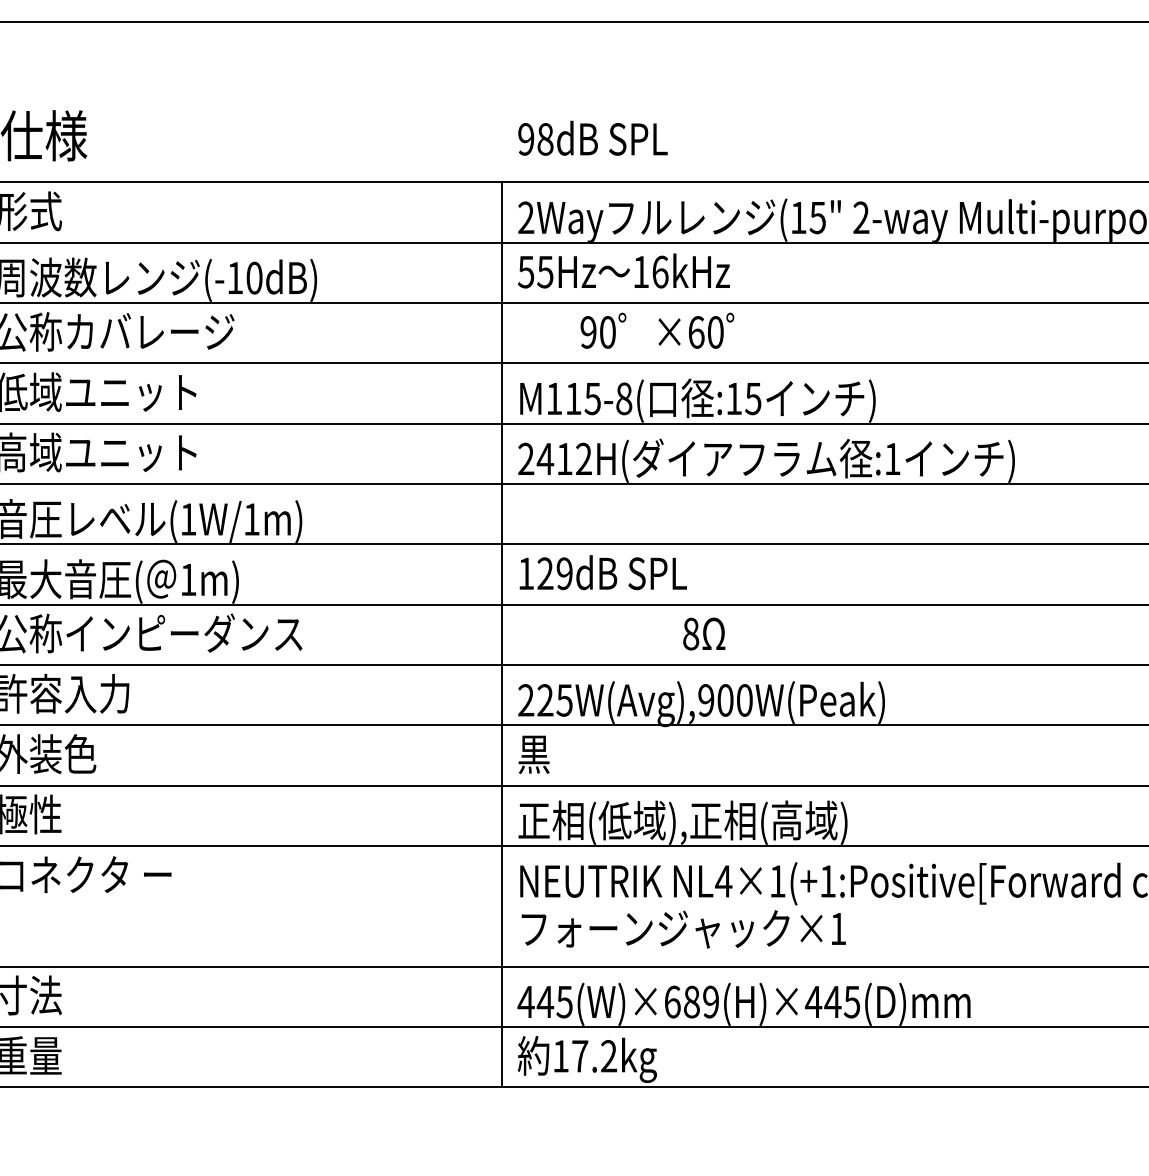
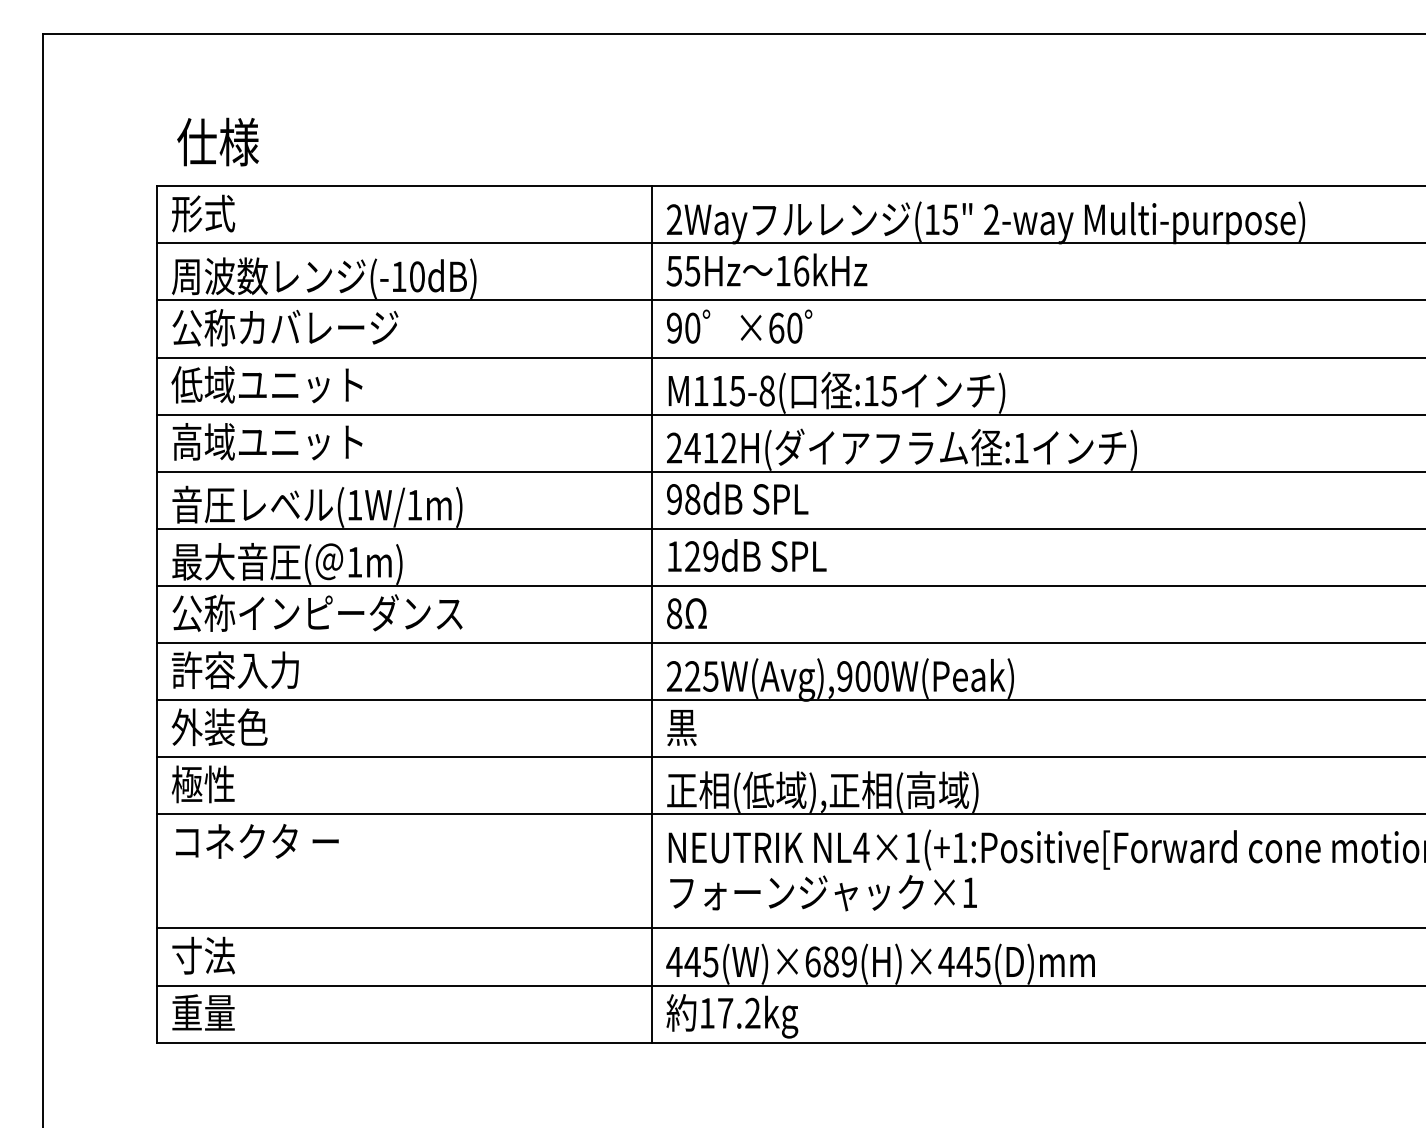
text: (592, 138) -> (737, 498), moved
text: (657, 330) -> (739, 326), moved
text: (703, 633) -> (686, 613), moved

